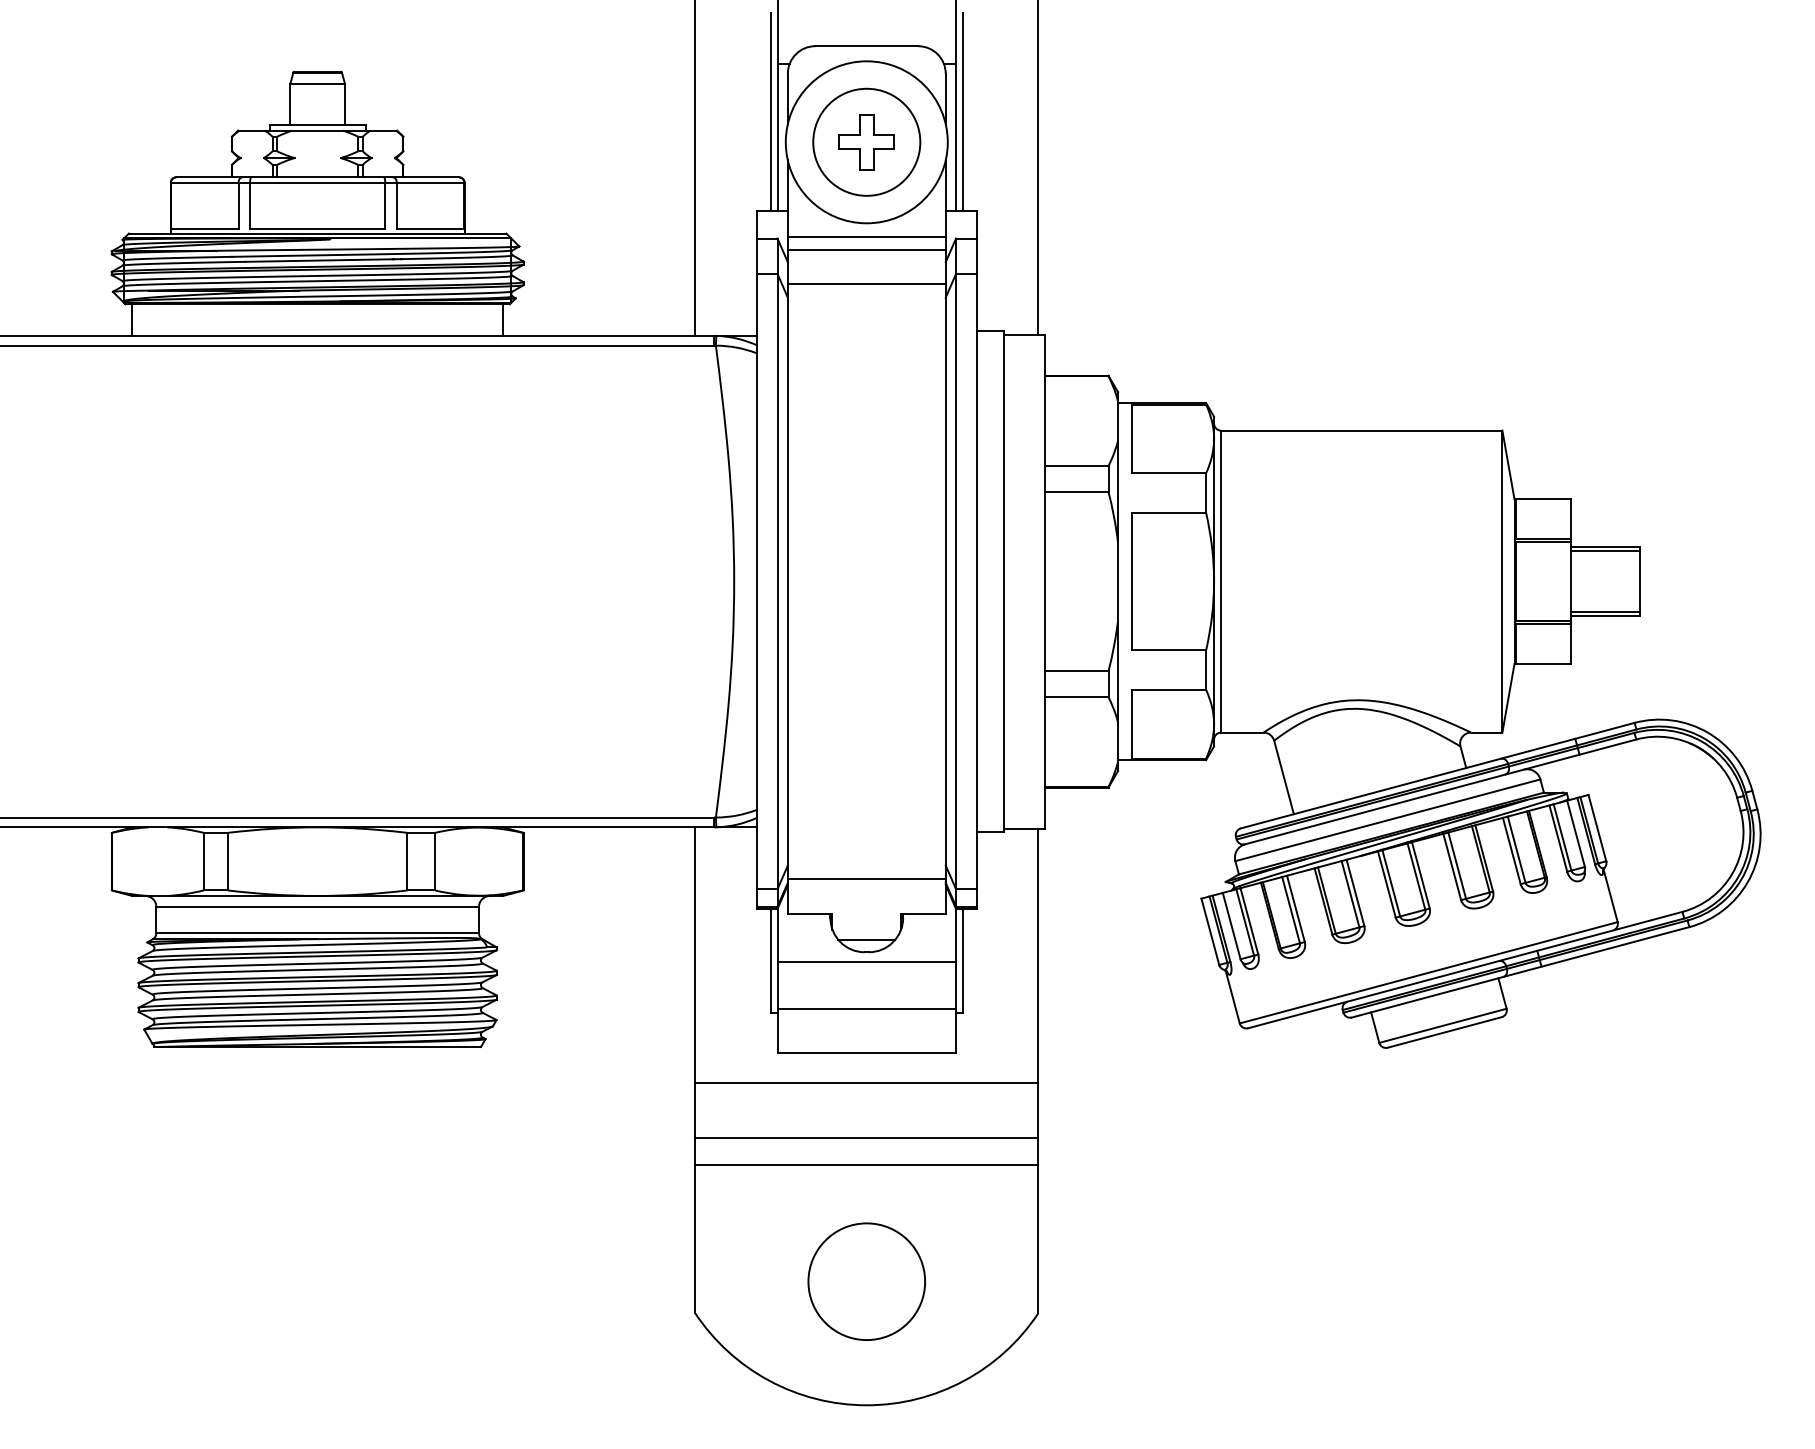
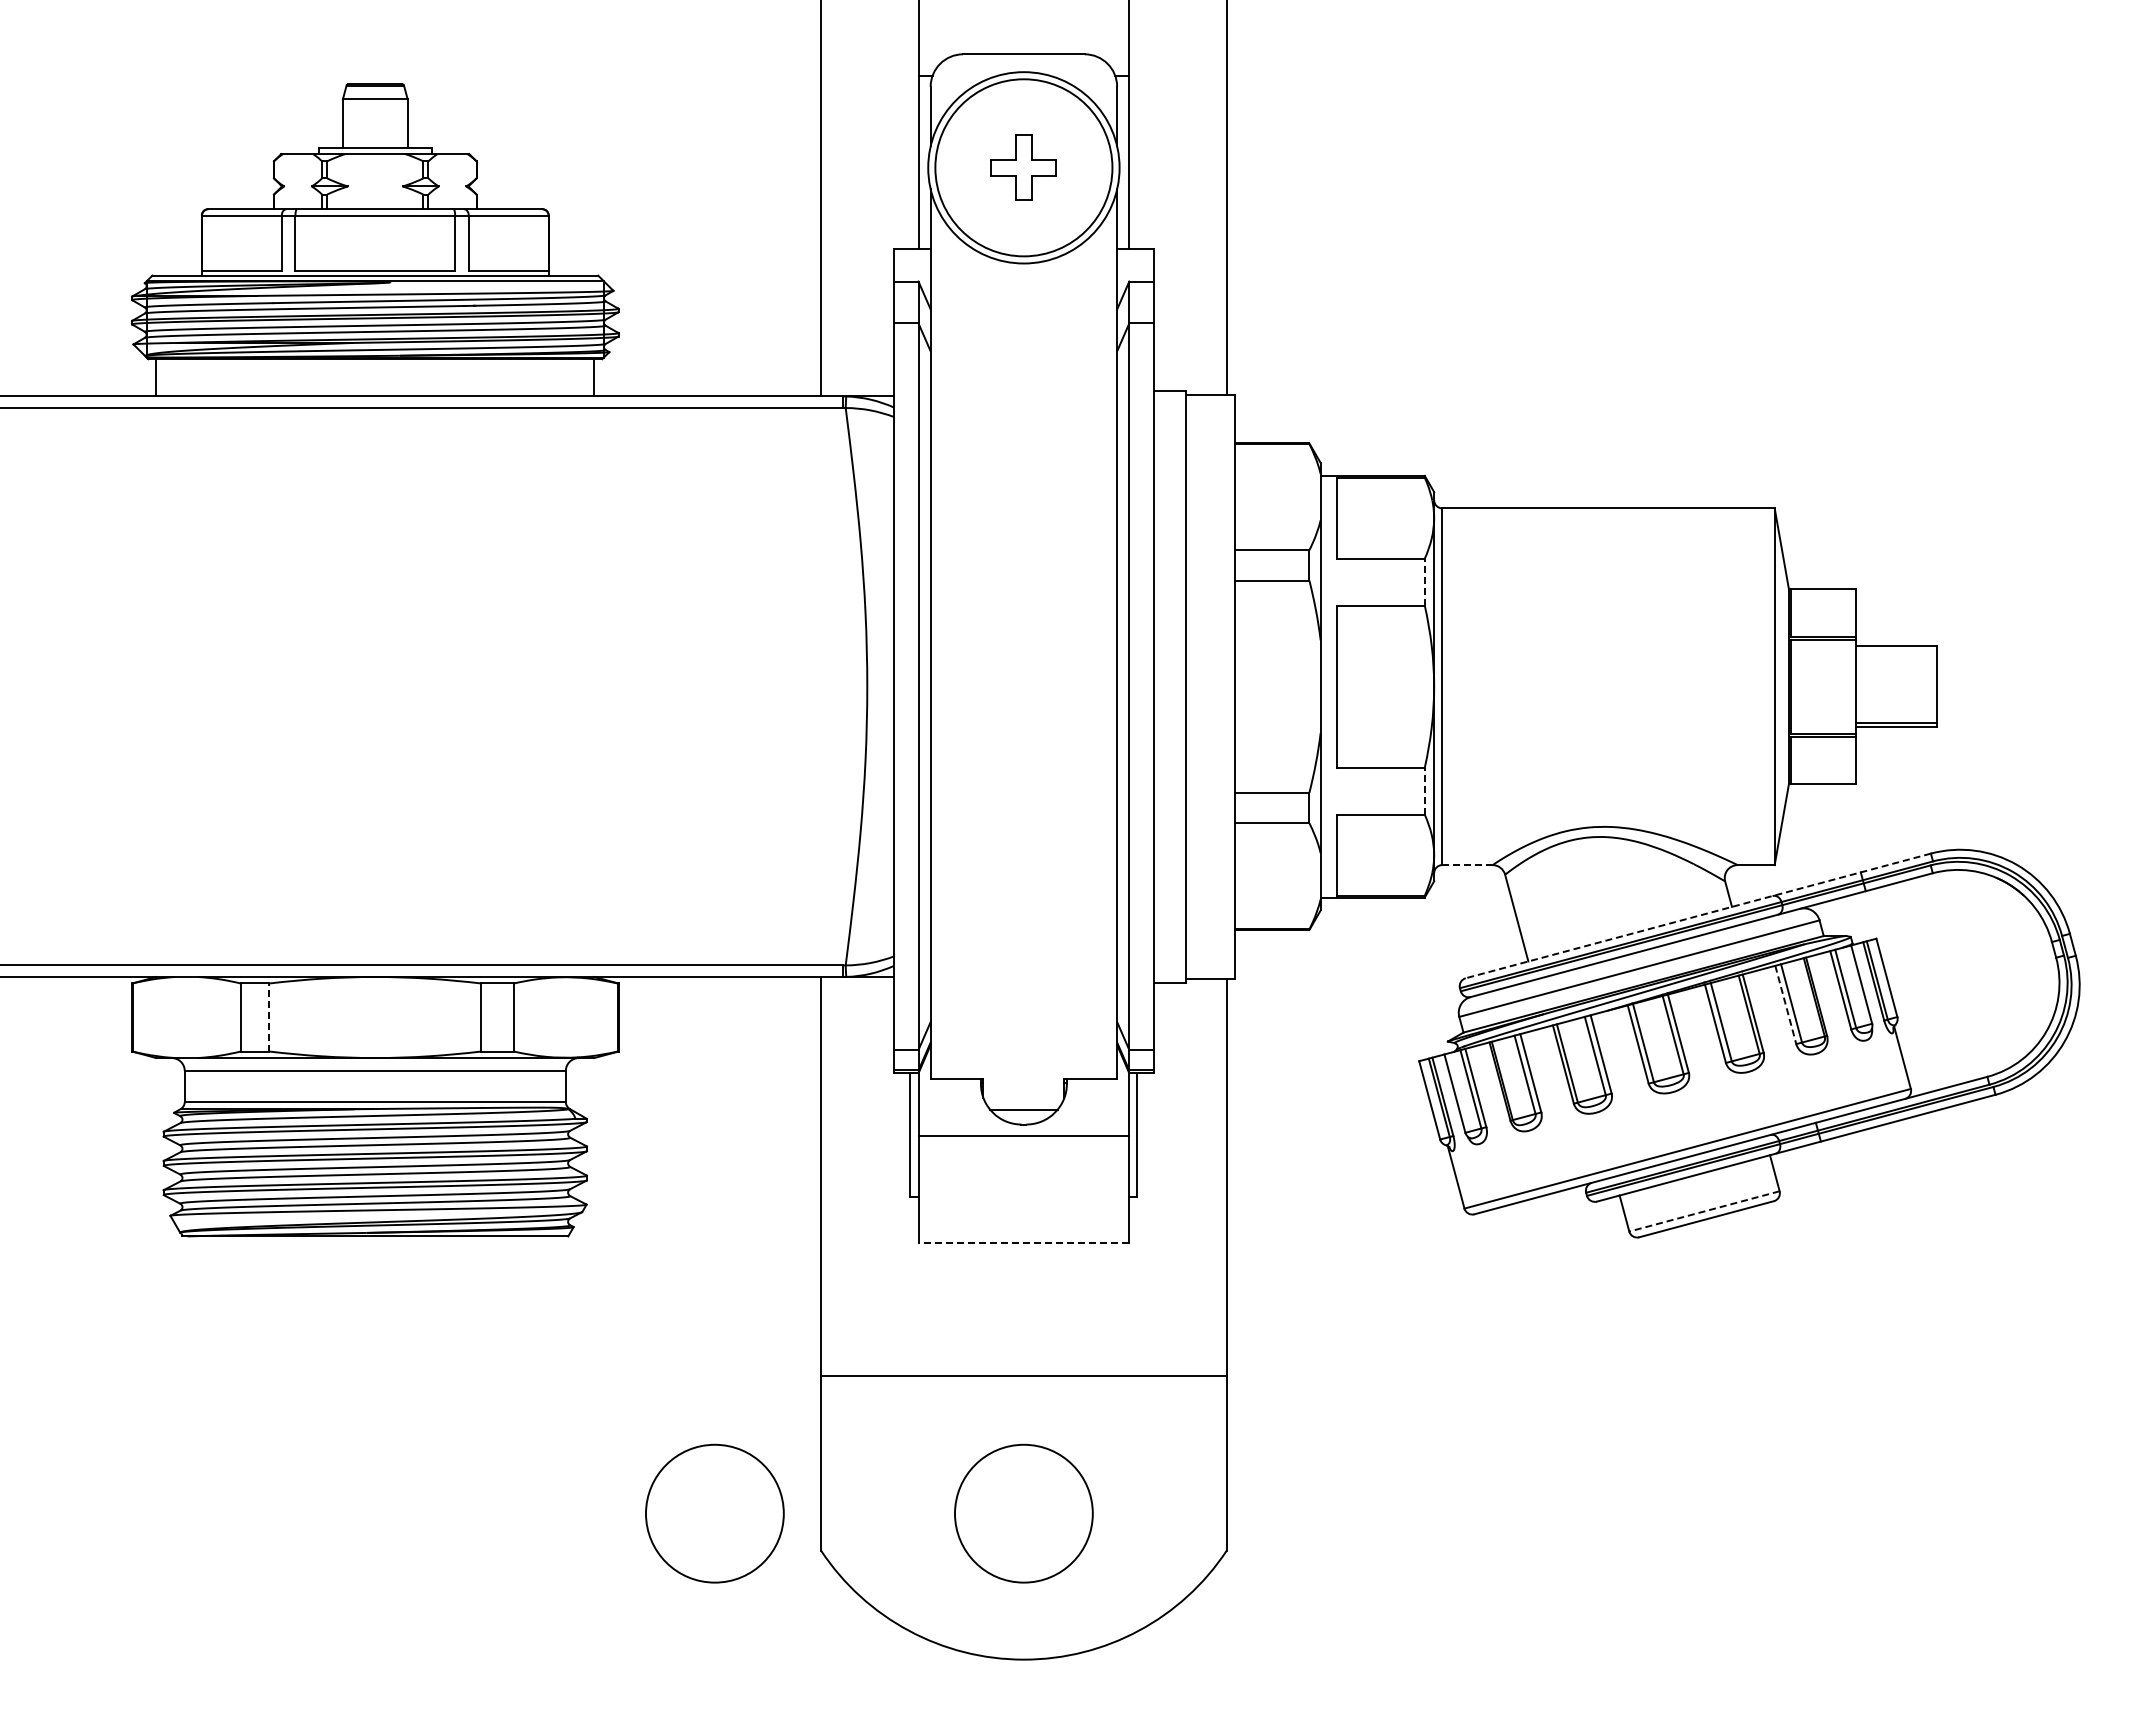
line: (770, 111) -> (910, 131), removed
line: (962, 111) -> (1137, 131), removed
circle: (866, 142) -> (1023, 167), size x1.4
line: (866, 236) -> (1023, 279), removed
line: (866, 250) -> (1023, 295), removed
line: (866, 284) -> (1023, 335), removed
line: (1205, 492) -> (1424, 581), solid -> dashed
line: (1604, 550) -> (1895, 650), removed
line: (1205, 669) -> (1424, 790), solid -> dashed
line: (1242, 732) -> (1467, 865), solid -> dashed
line: (1437, 775) -> (1698, 915), solid -> dashed
line: (1511, 850) -> (1785, 1004), solid -> dashed
line: (228, 861) -> (269, 1017), solid -> dashed
line: (866, 879) -> (1023, 1038), removed
line: (866, 1008) -> (1023, 1191), removed
line: (1442, 1025) -> (1704, 1211), solid -> dashed
line: (866, 1052) -> (1023, 1243), solid -> dashed
line: (866, 1082) -> (1023, 1278), removed
line: (866, 1137) -> (1023, 1343), removed
circle: (604, 1281) -> (714, 1513), added

